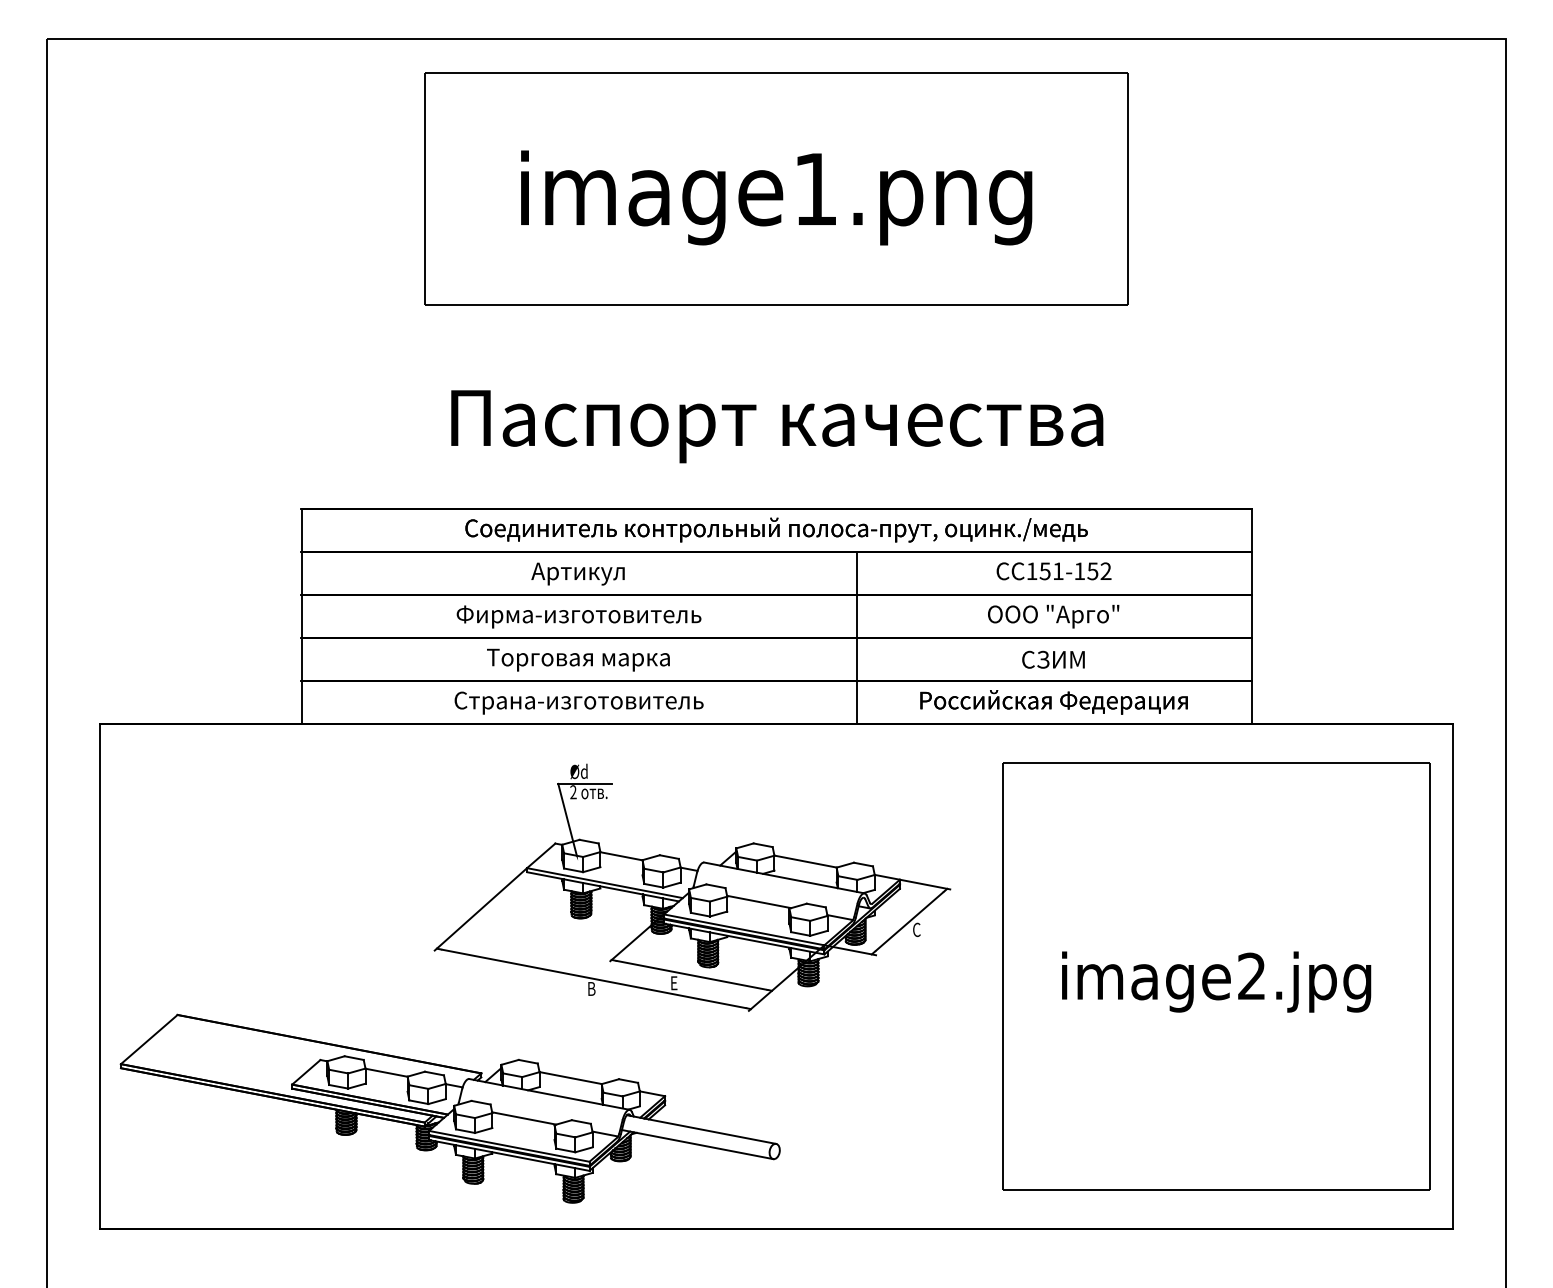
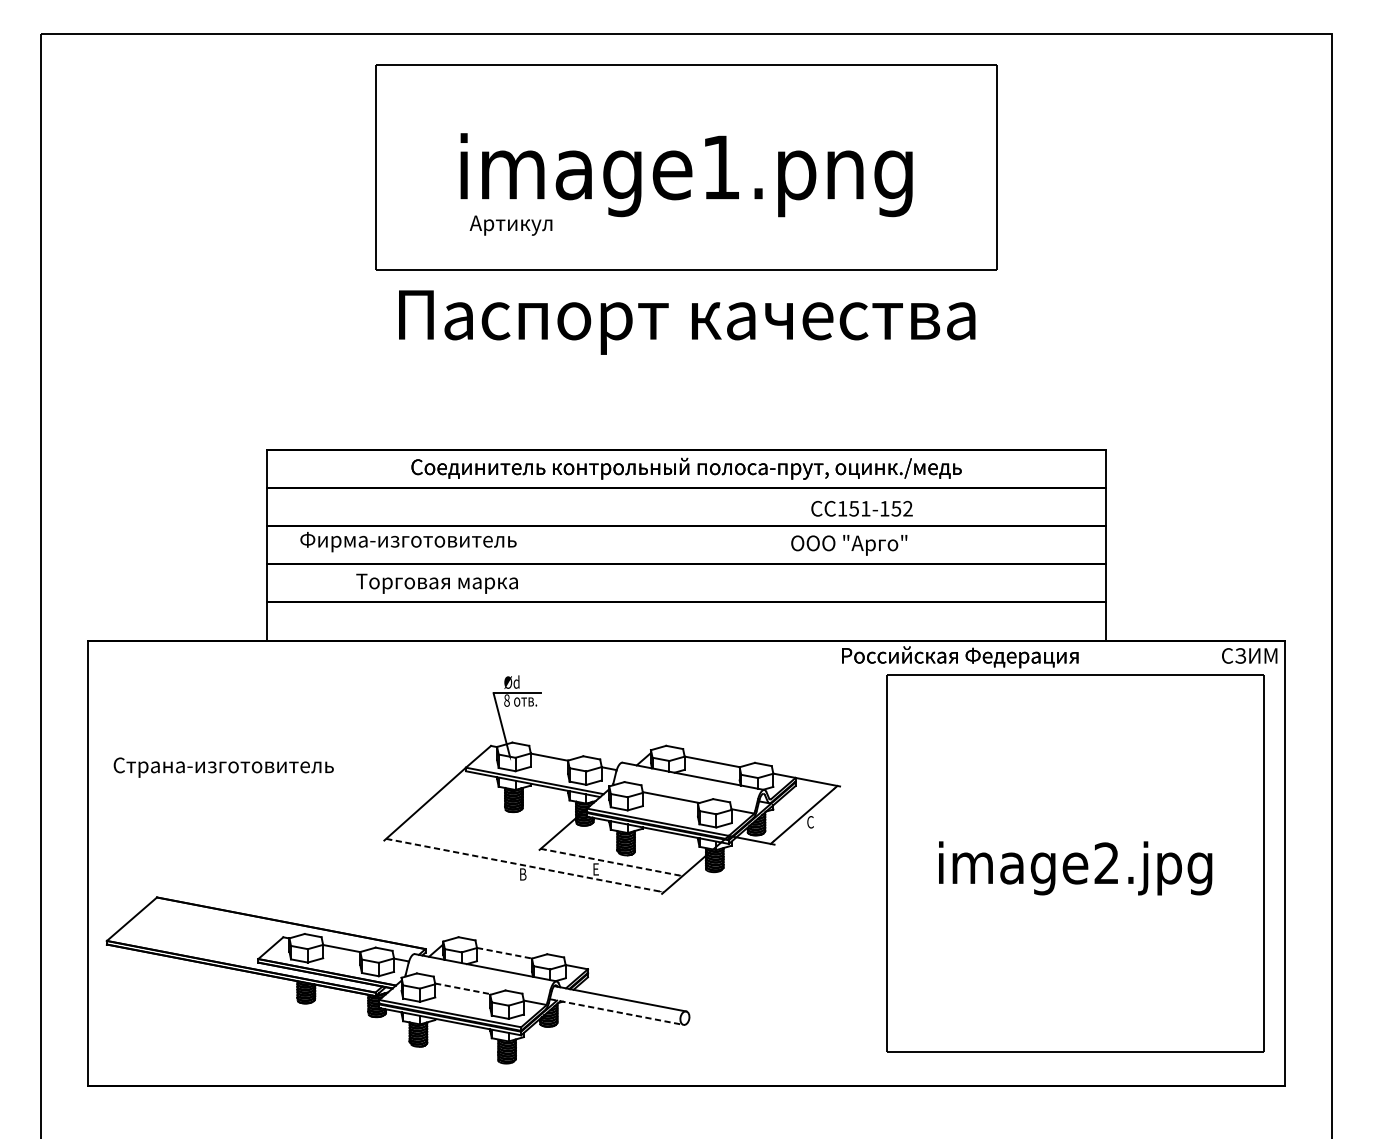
text: (777, 426) -> (687, 322), moved
text: (1053, 571) -> (861, 508), moved
text: (577, 573) -> (510, 225), moved
text: (578, 616) -> (408, 541), moved
text: (1053, 616) -> (849, 545), moved
line: (856, 638) -> (757, 564), removed
text: (578, 659) -> (437, 583), moved
text: (1053, 659) -> (1249, 655), moved
text: (578, 702) -> (223, 767), moved
text: (1053, 702) -> (959, 657), moved
text: (573, 792) -> (507, 700), 2 -> 8
line: (691, 975) -> (611, 862), solid -> dashed
line: (593, 978) -> (524, 865), solid -> dashed
line: (570, 1078) -> (504, 953), solid -> dashed
line: (524, 1118) -> (463, 989), solid -> dashed
line: (698, 1144) -> (617, 1011), solid -> dashed

